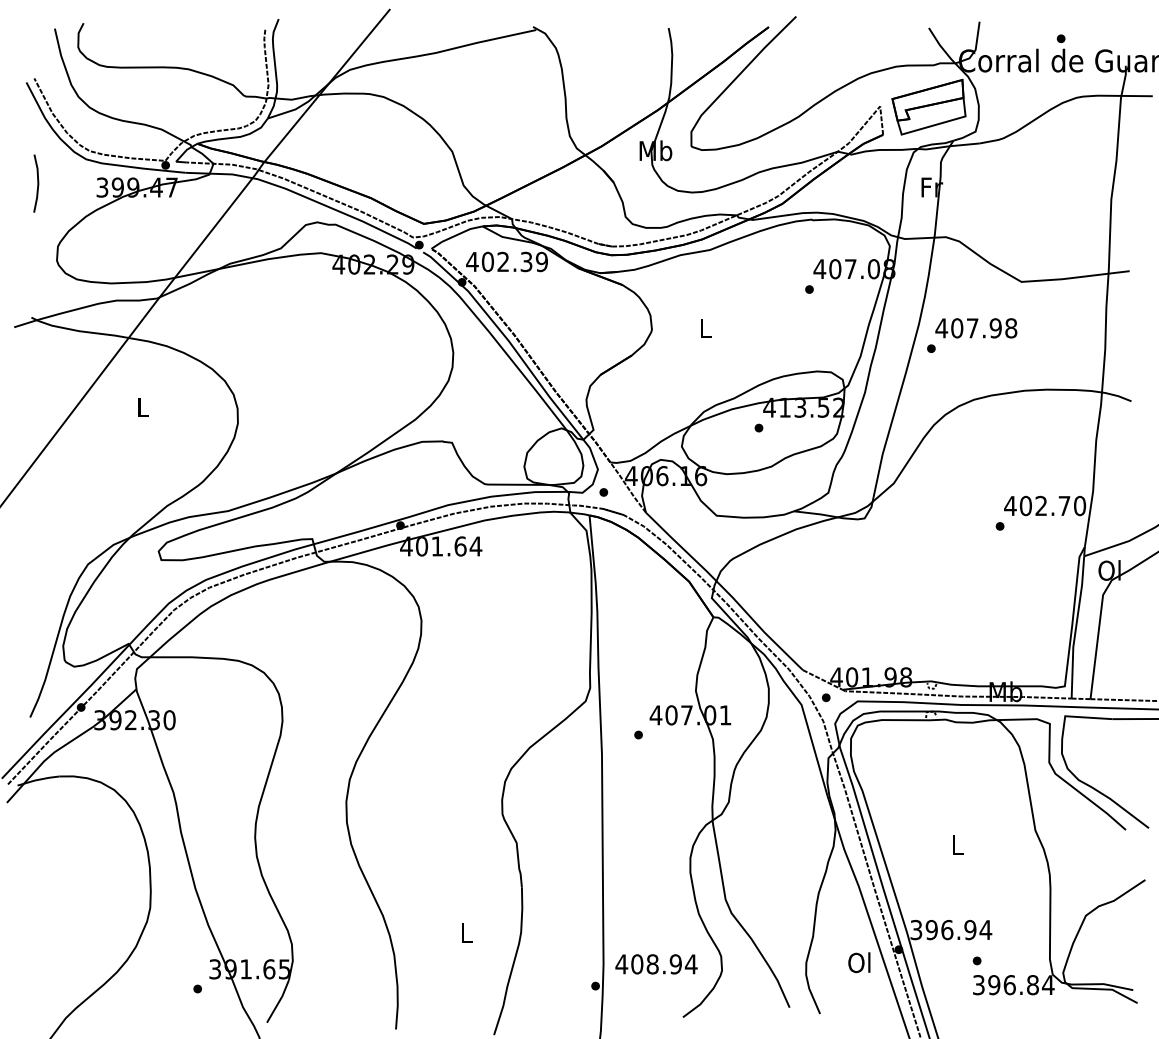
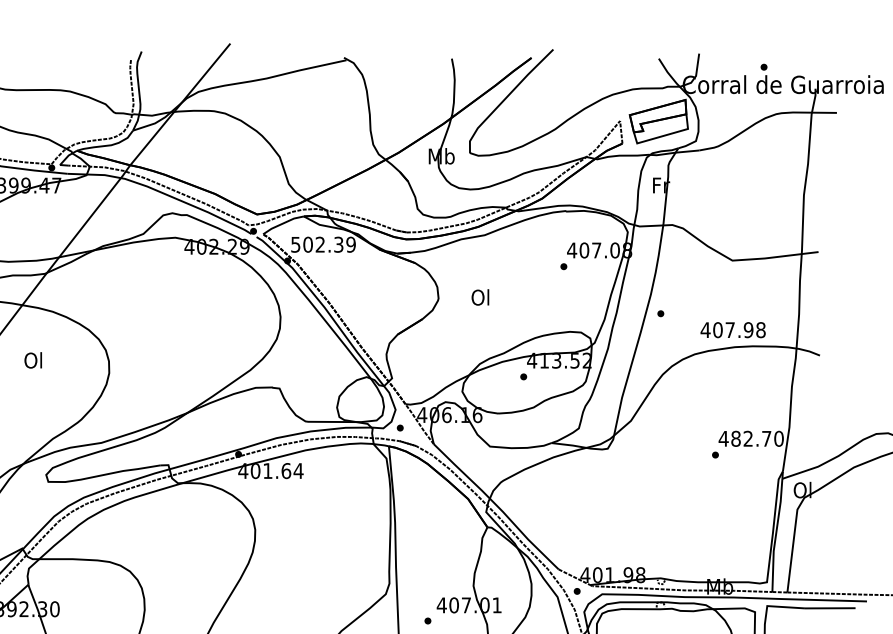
text: (472, 262) -> (295, 245), 402.39 -> 502.39
text: (704, 327) -> (480, 296), L -> Ol
text: (976, 328) -> (733, 330), moved
text: (142, 407) -> (33, 360), L -> Ol
text: (1025, 505) -> (735, 438), 402.70 -> 482.70

